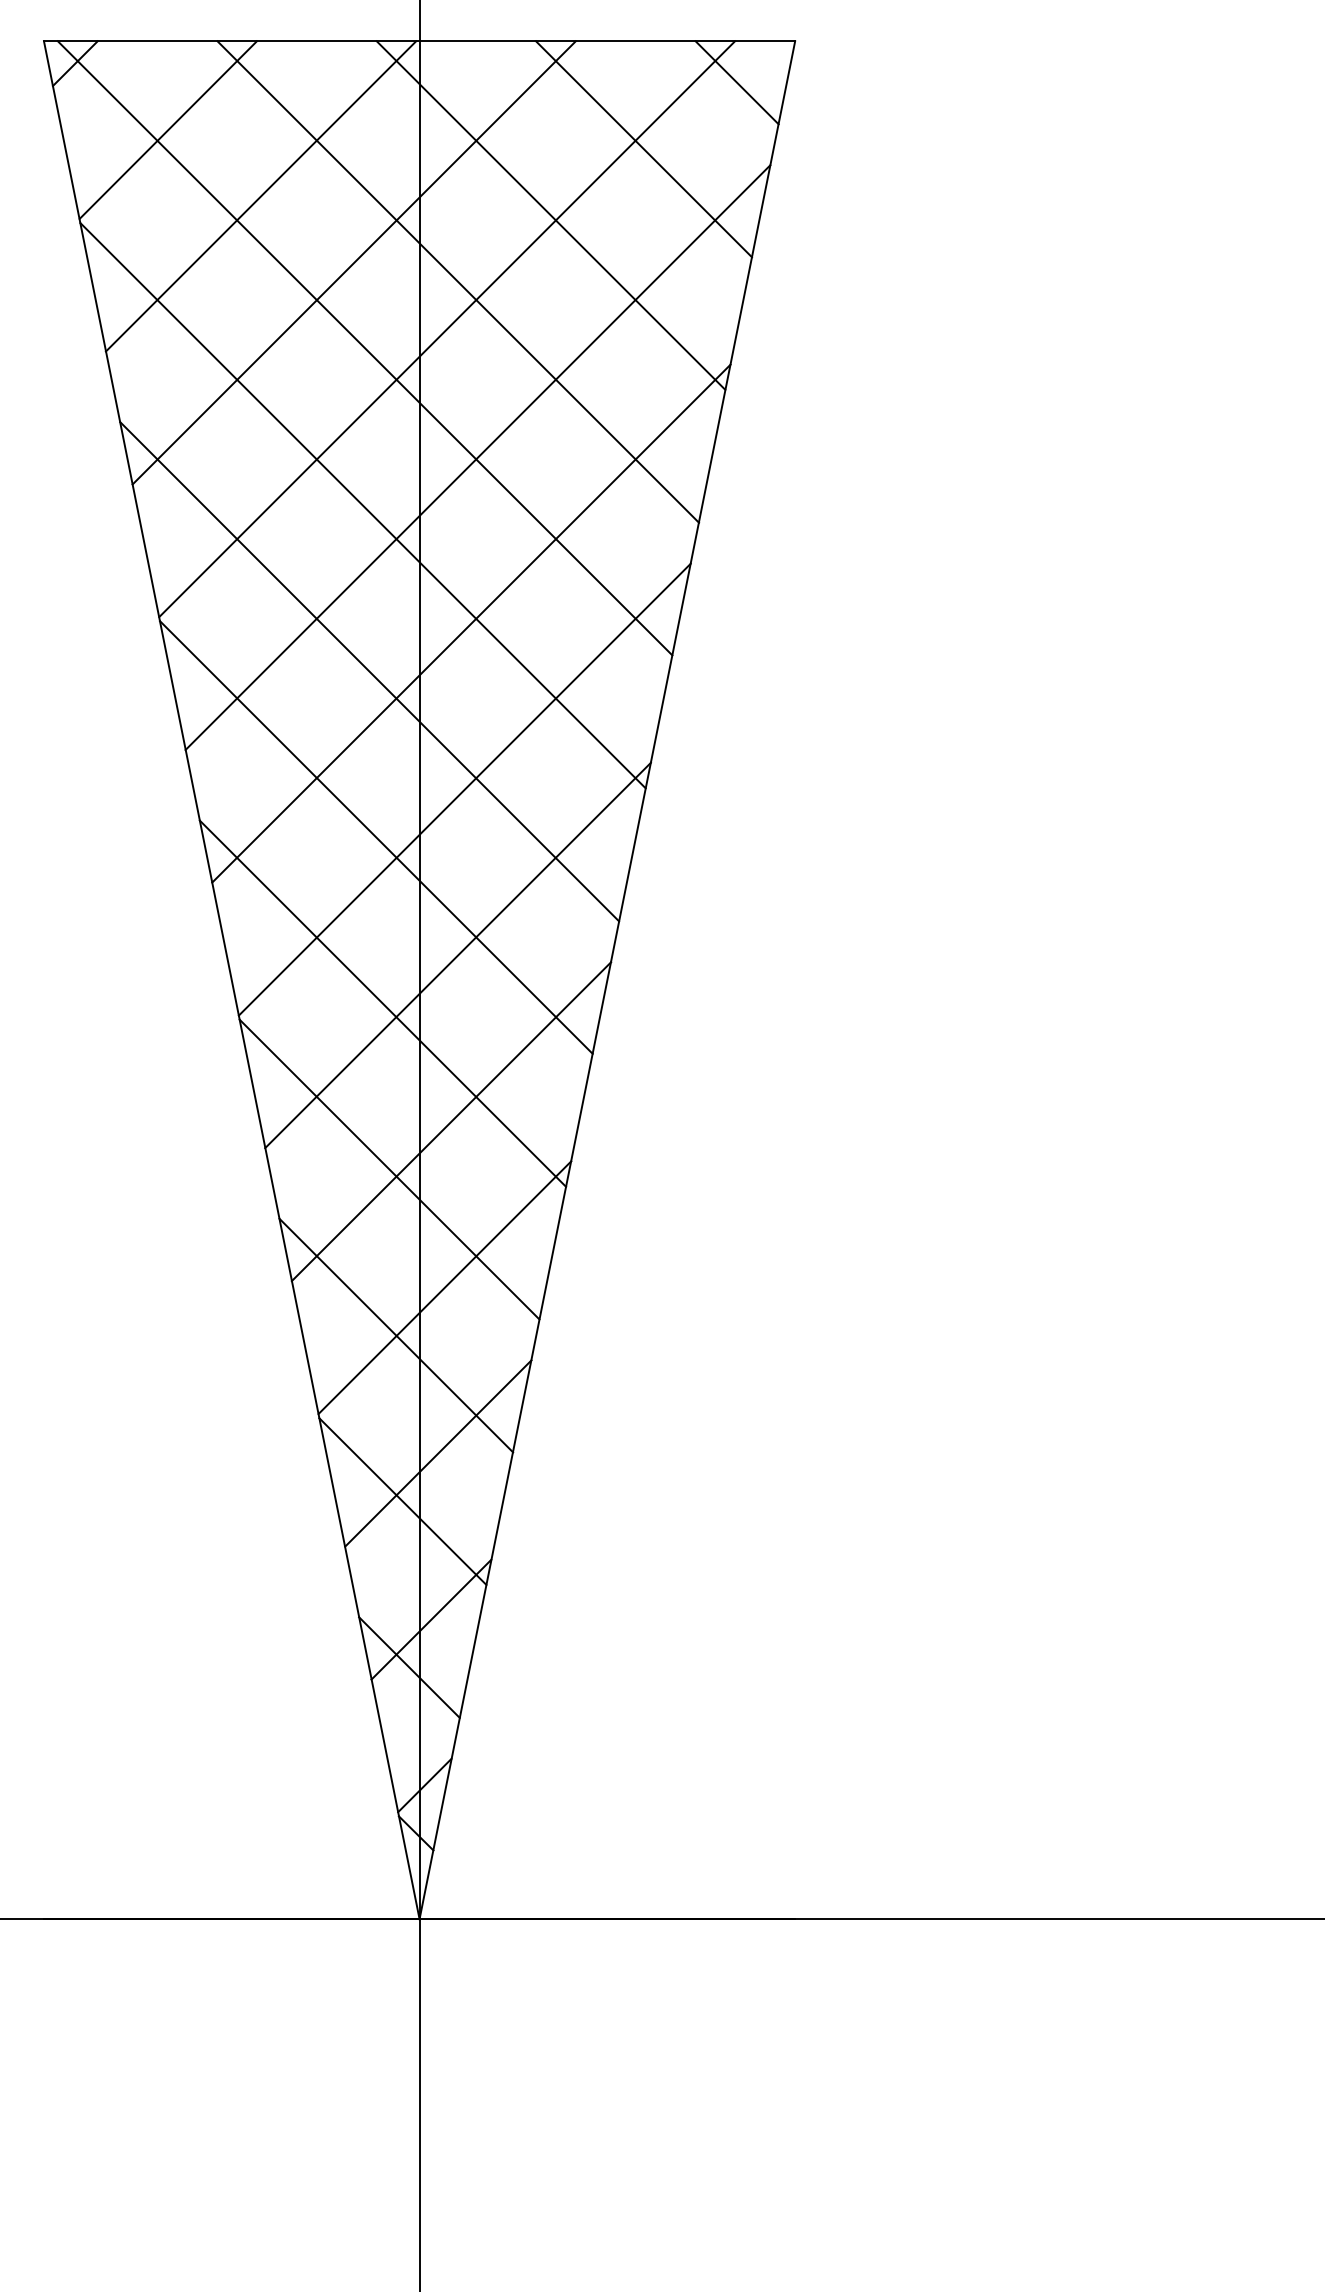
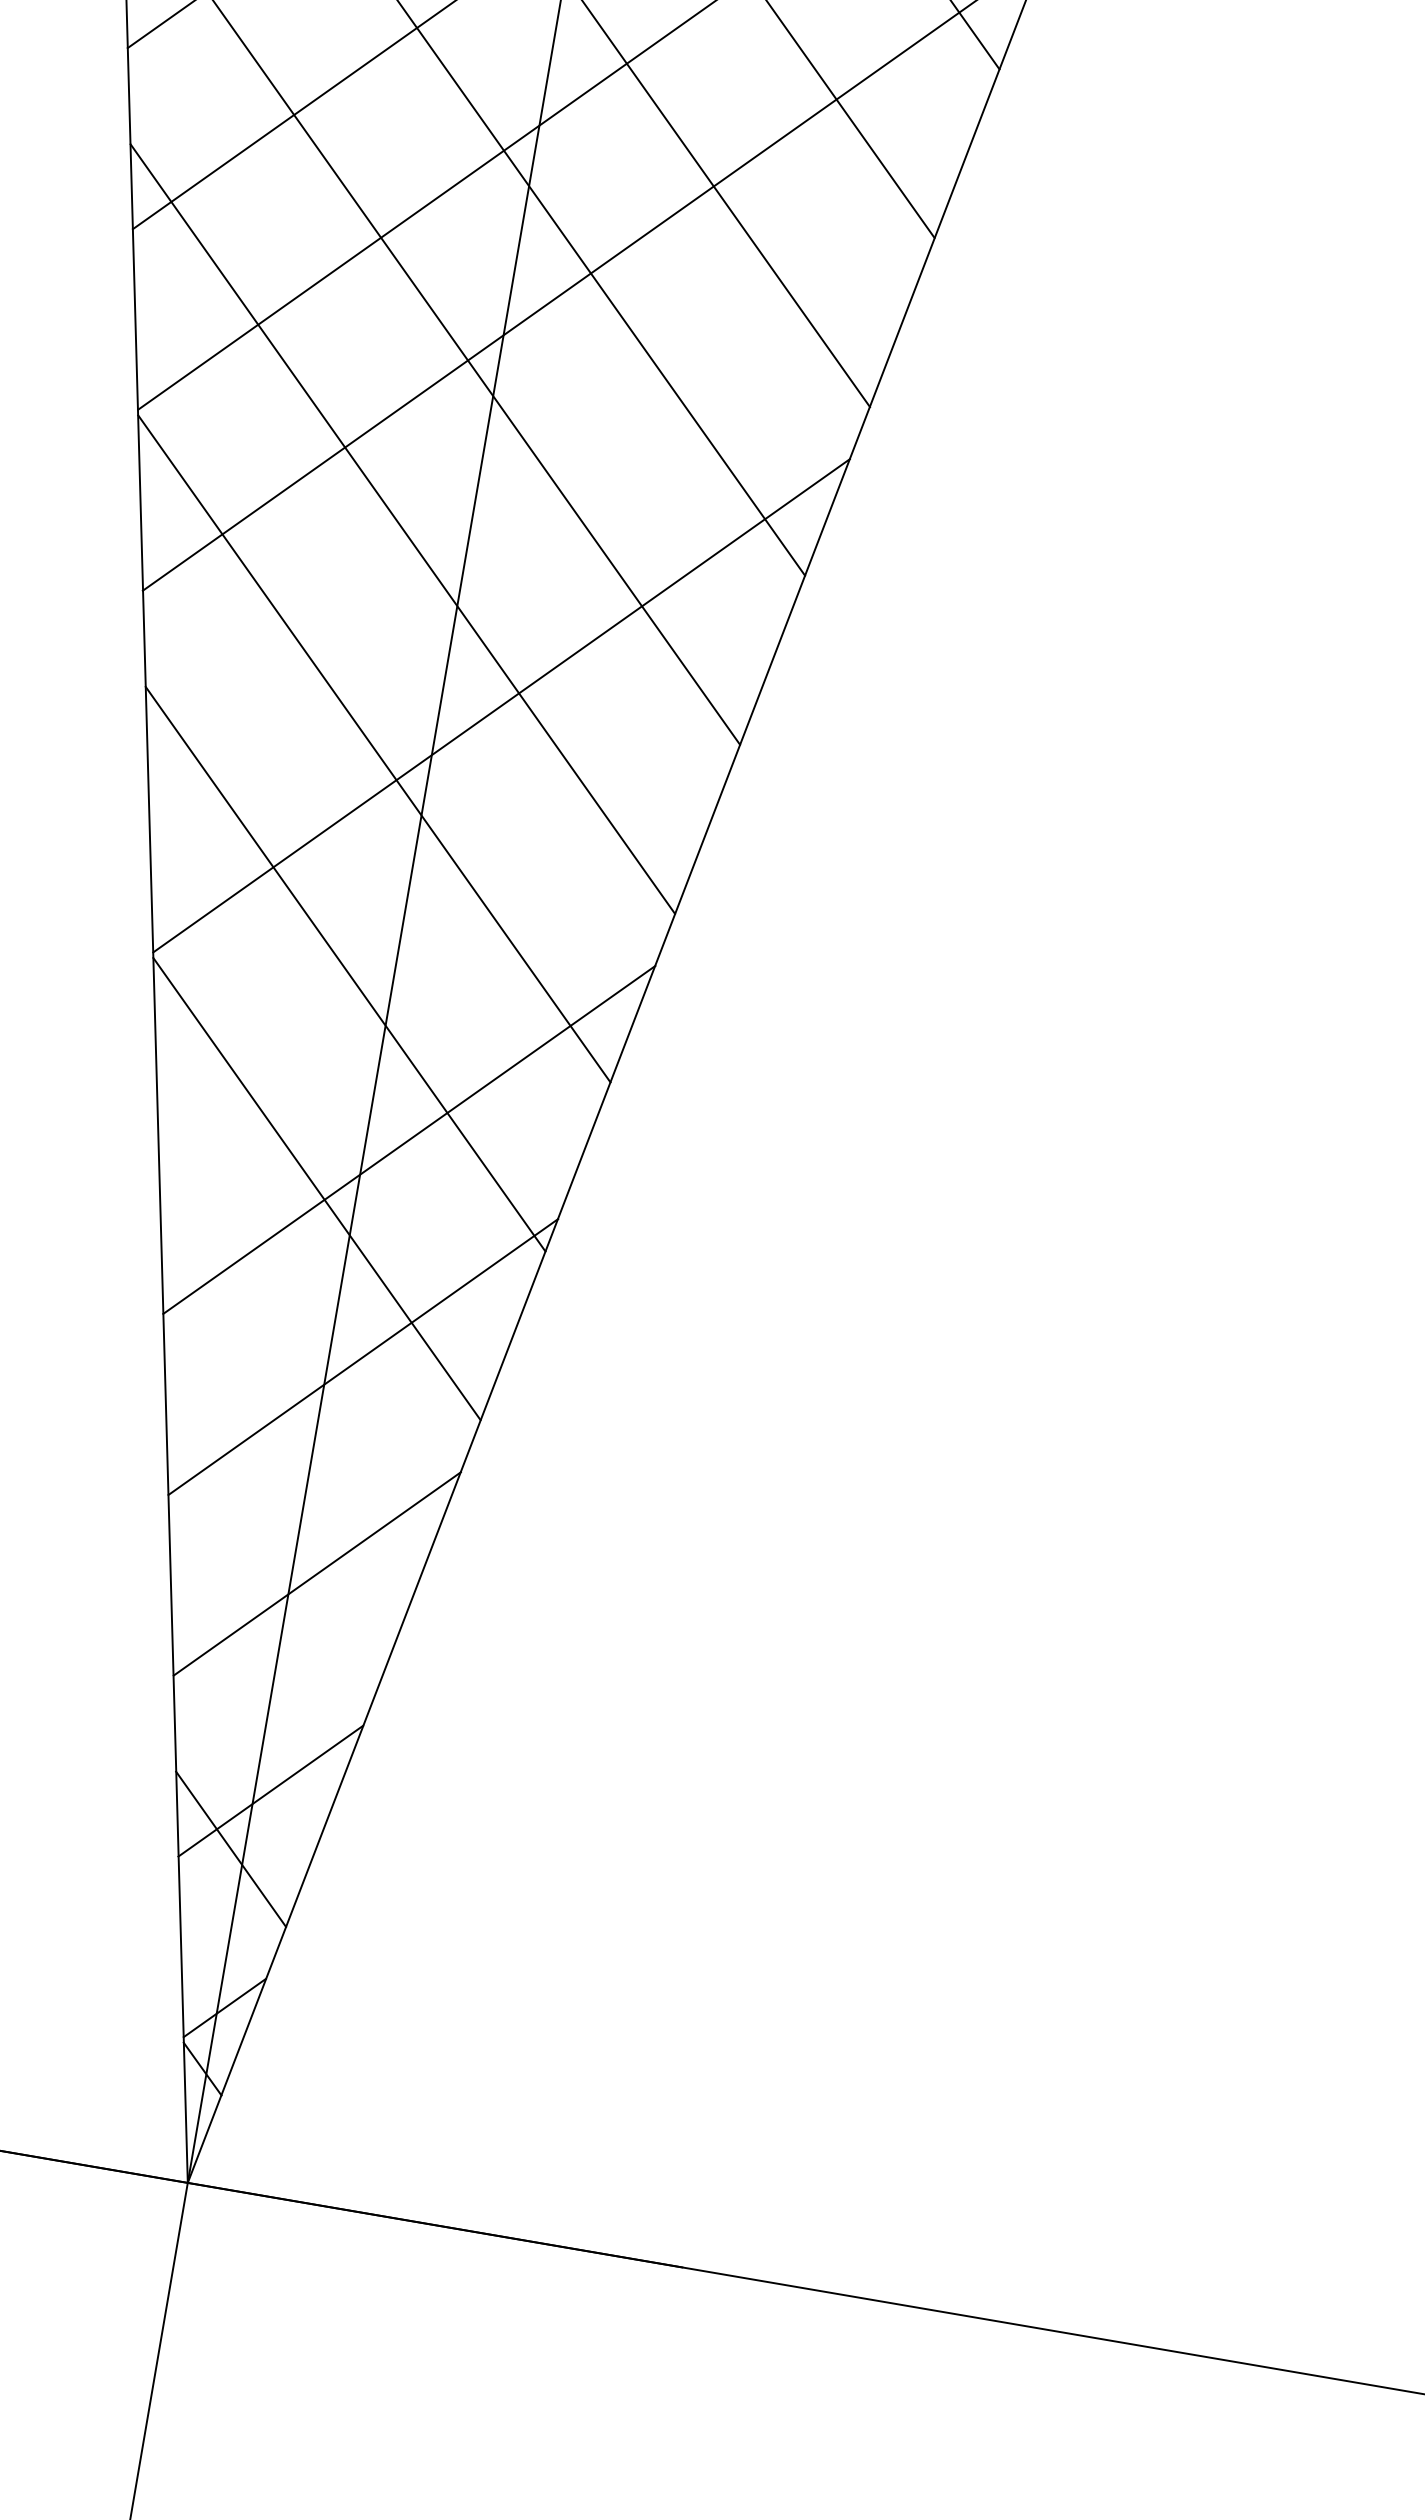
line: (471, 623) -> (547, 488), removed
line: (457, 955) -> (454, 922), removed
line: (396, 1335) -> (288, 1409), removed
line: (402, 1501) -> (259, 1629), removed

